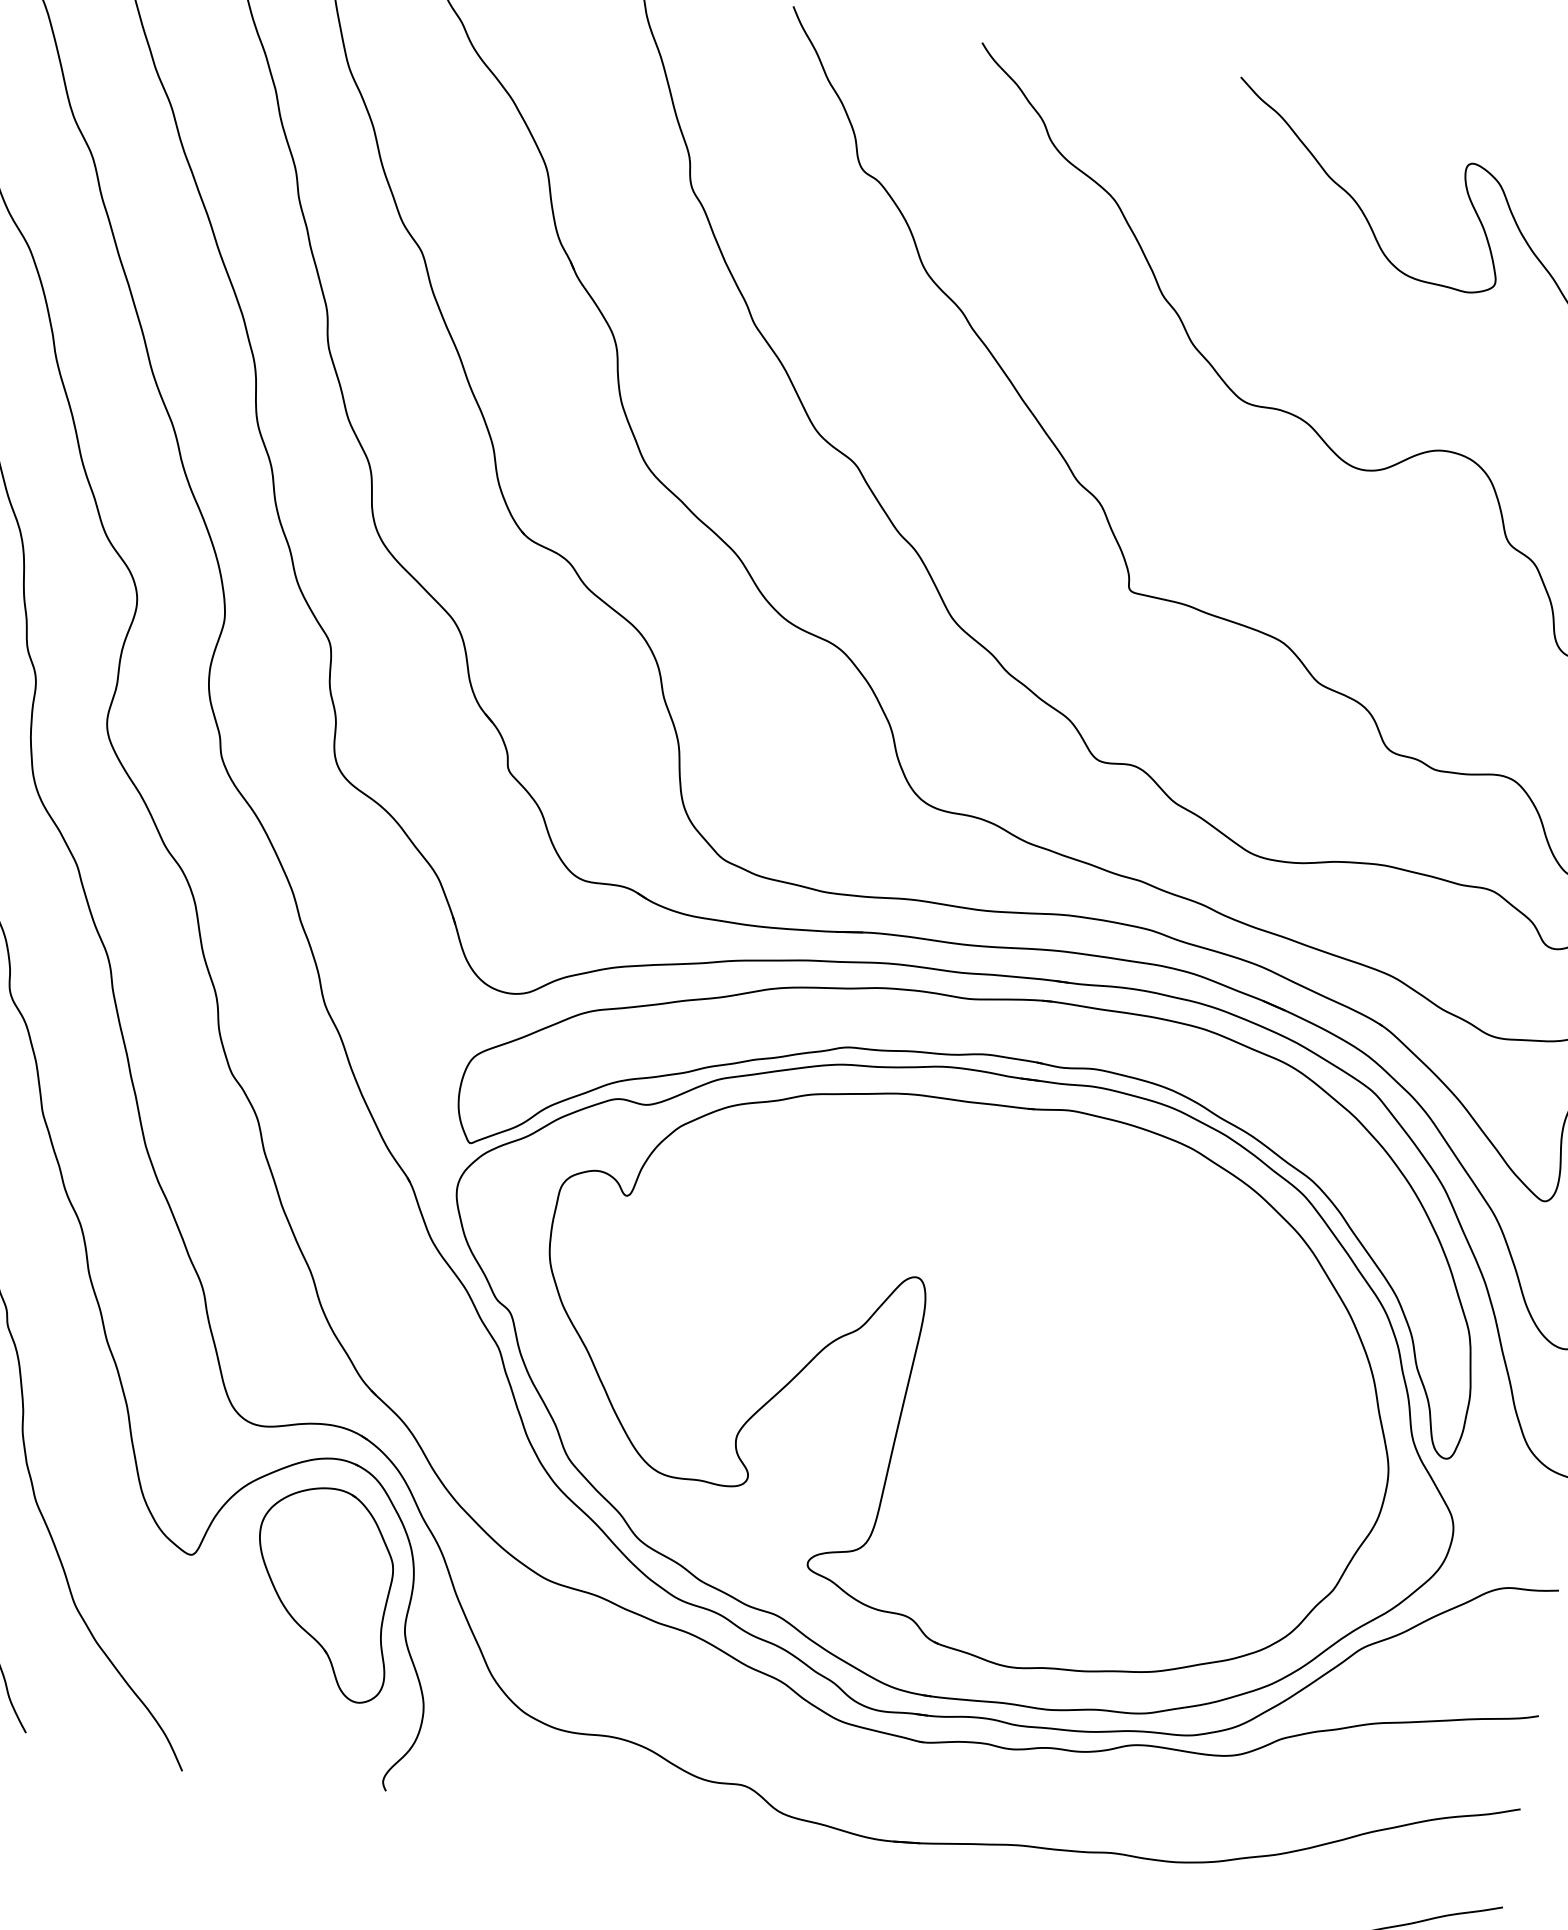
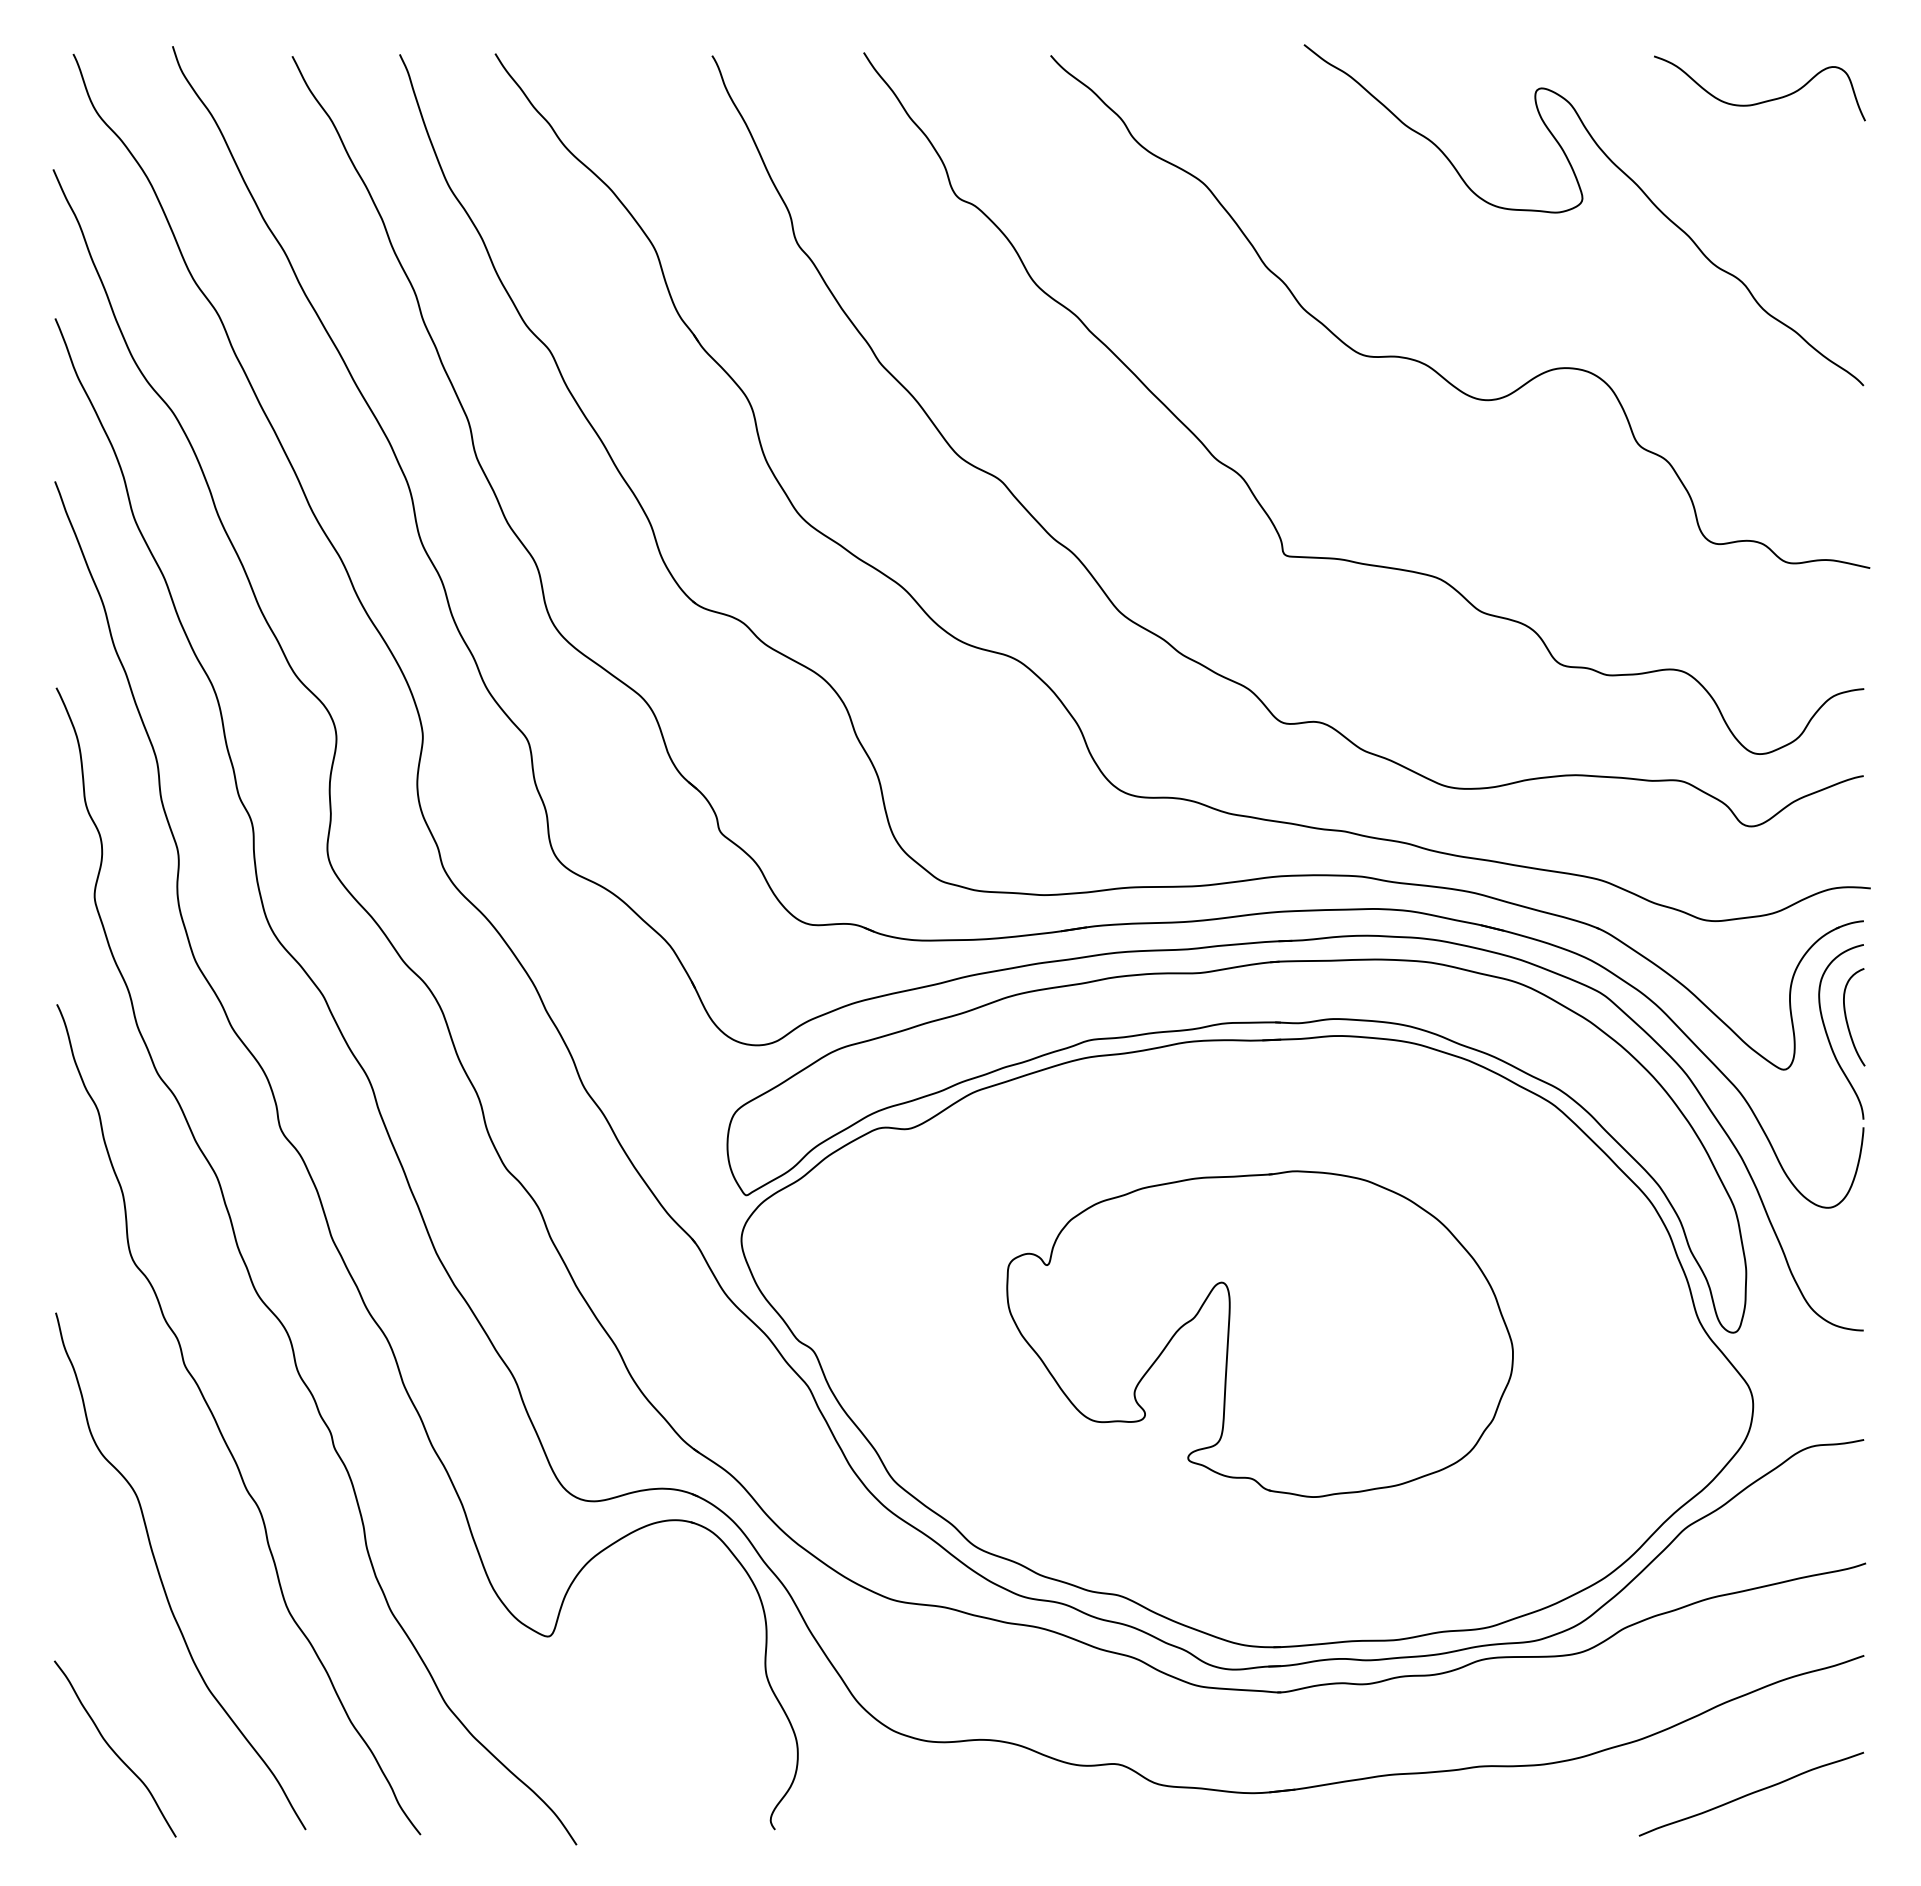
part: (965, 1374) -> (1259, 1333), size x0.6
part: (324, 1591) -> (682, 1649), removed

